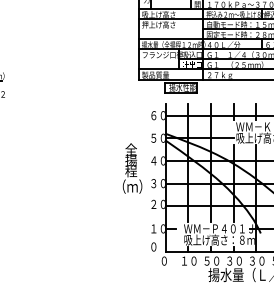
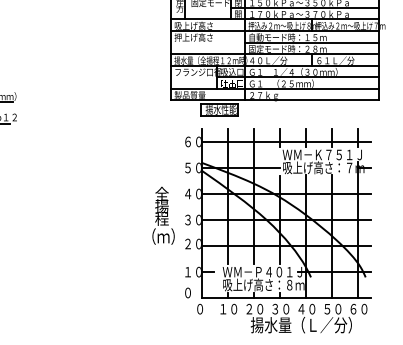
text: (132, 168) -> (163, 215), moved
text: (207, 260) -> (249, 308), ５０ -> ２０
text: (252, 260) -> (301, 308), ３０ -> ４０

